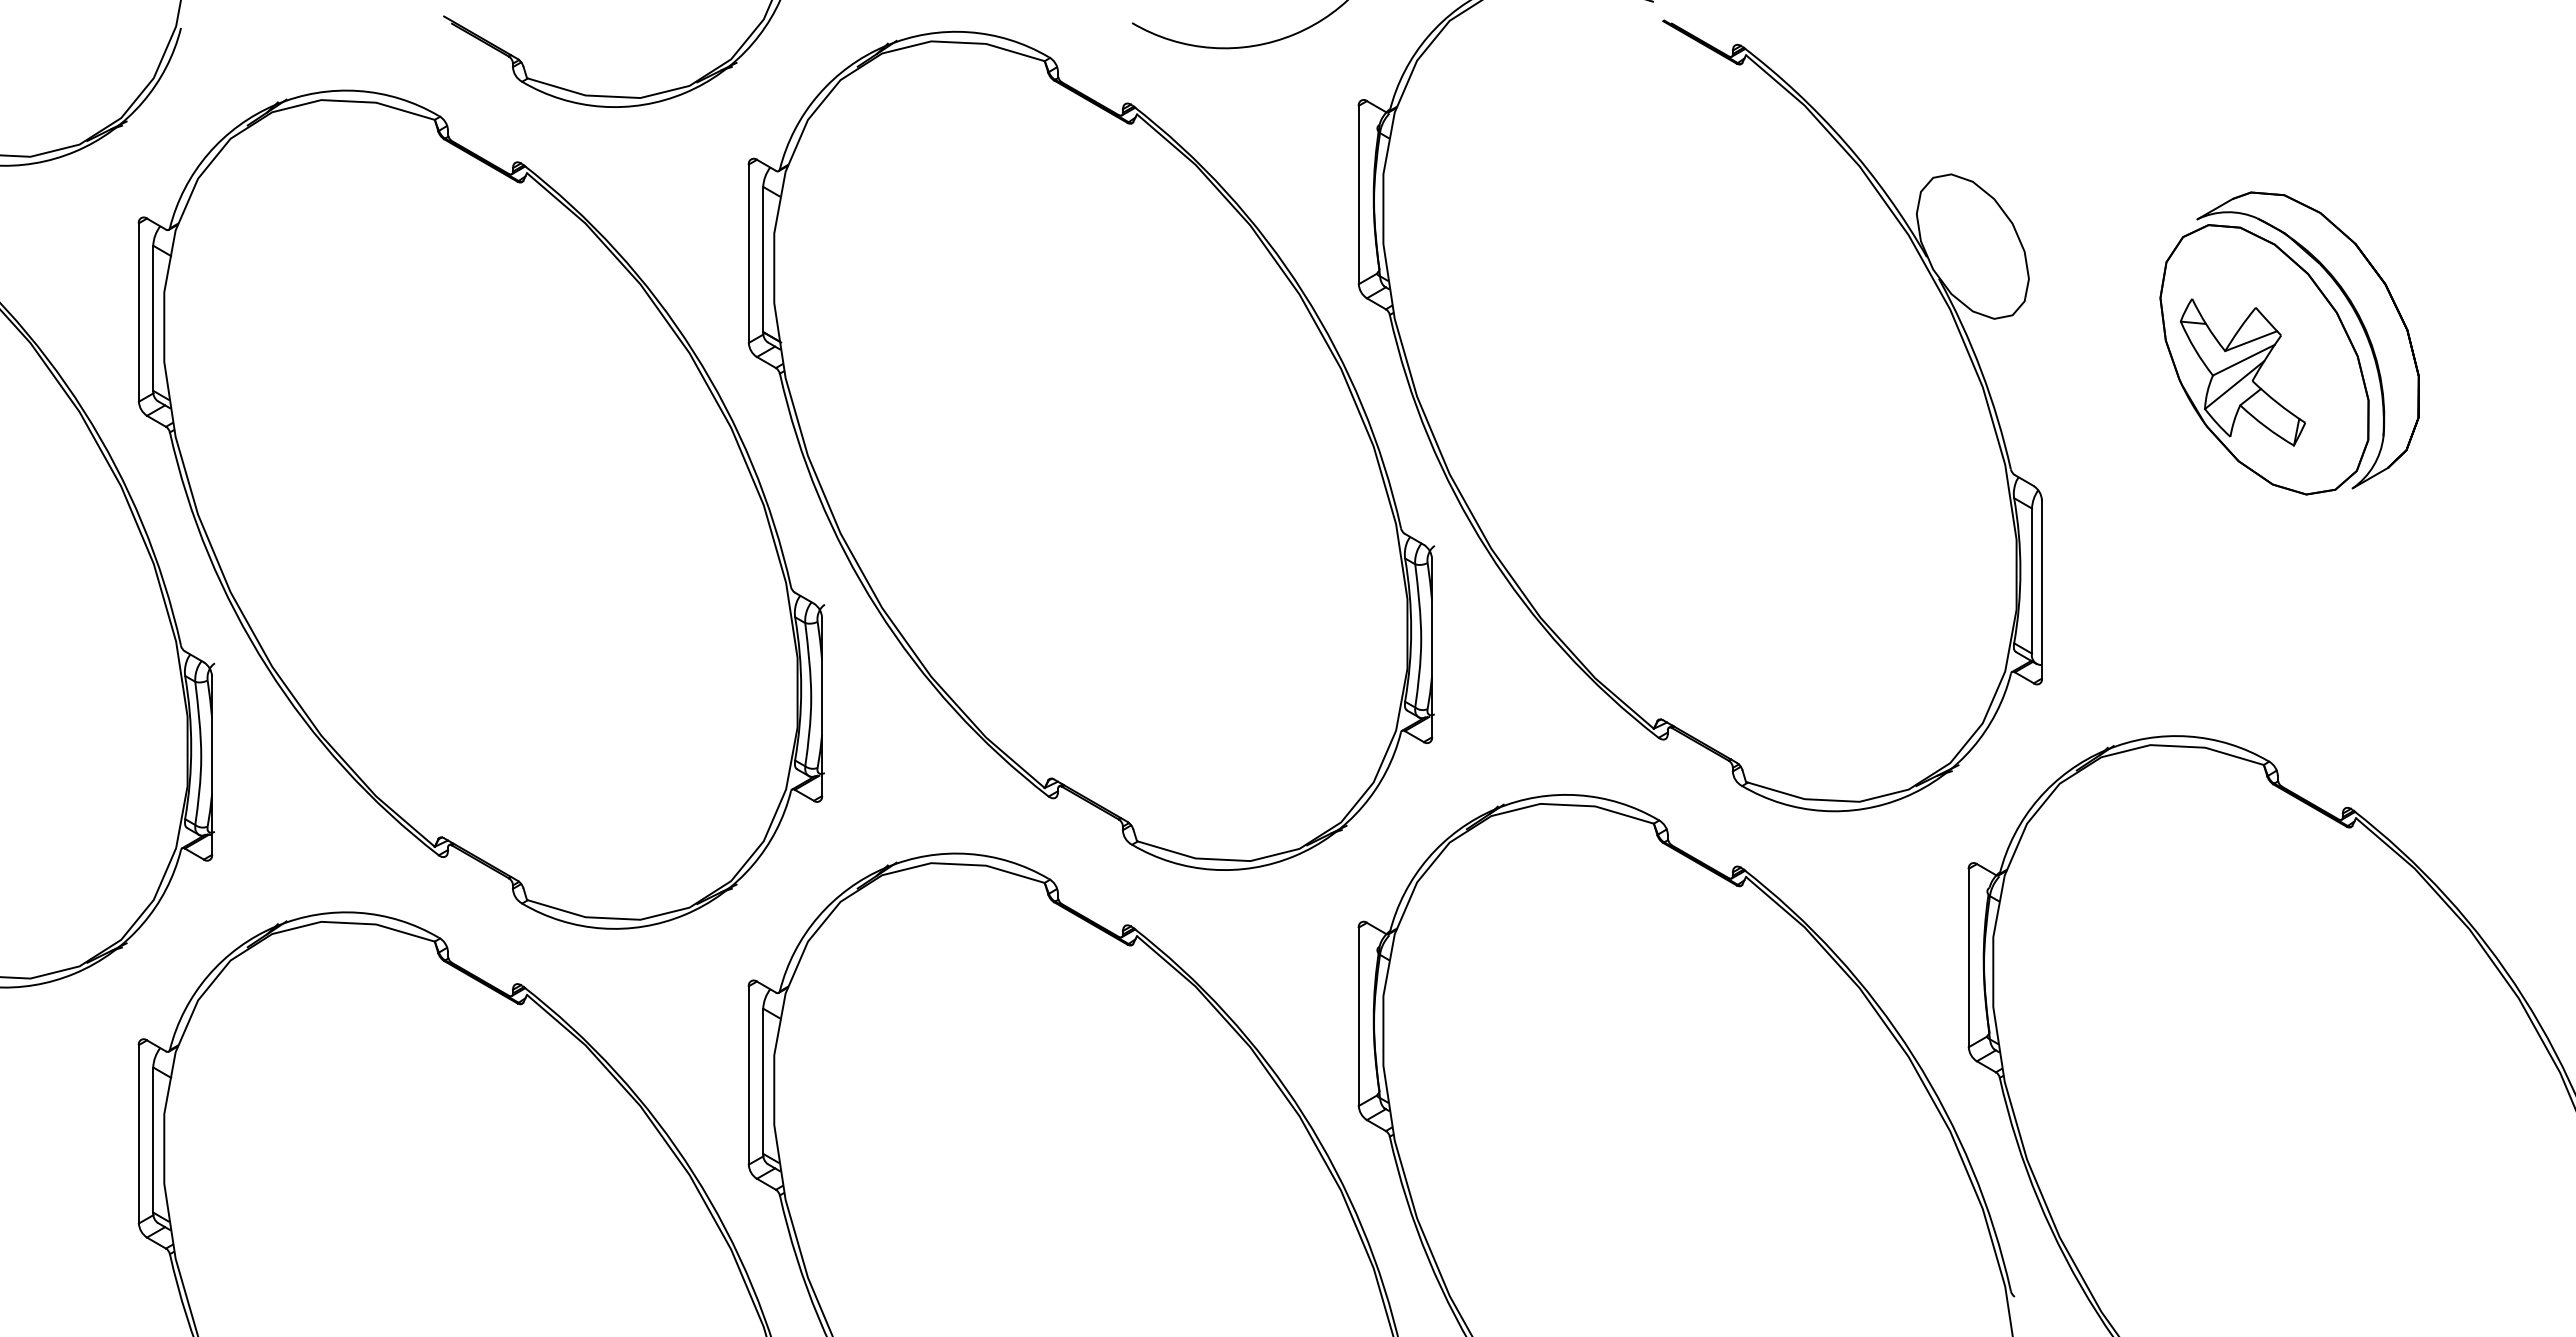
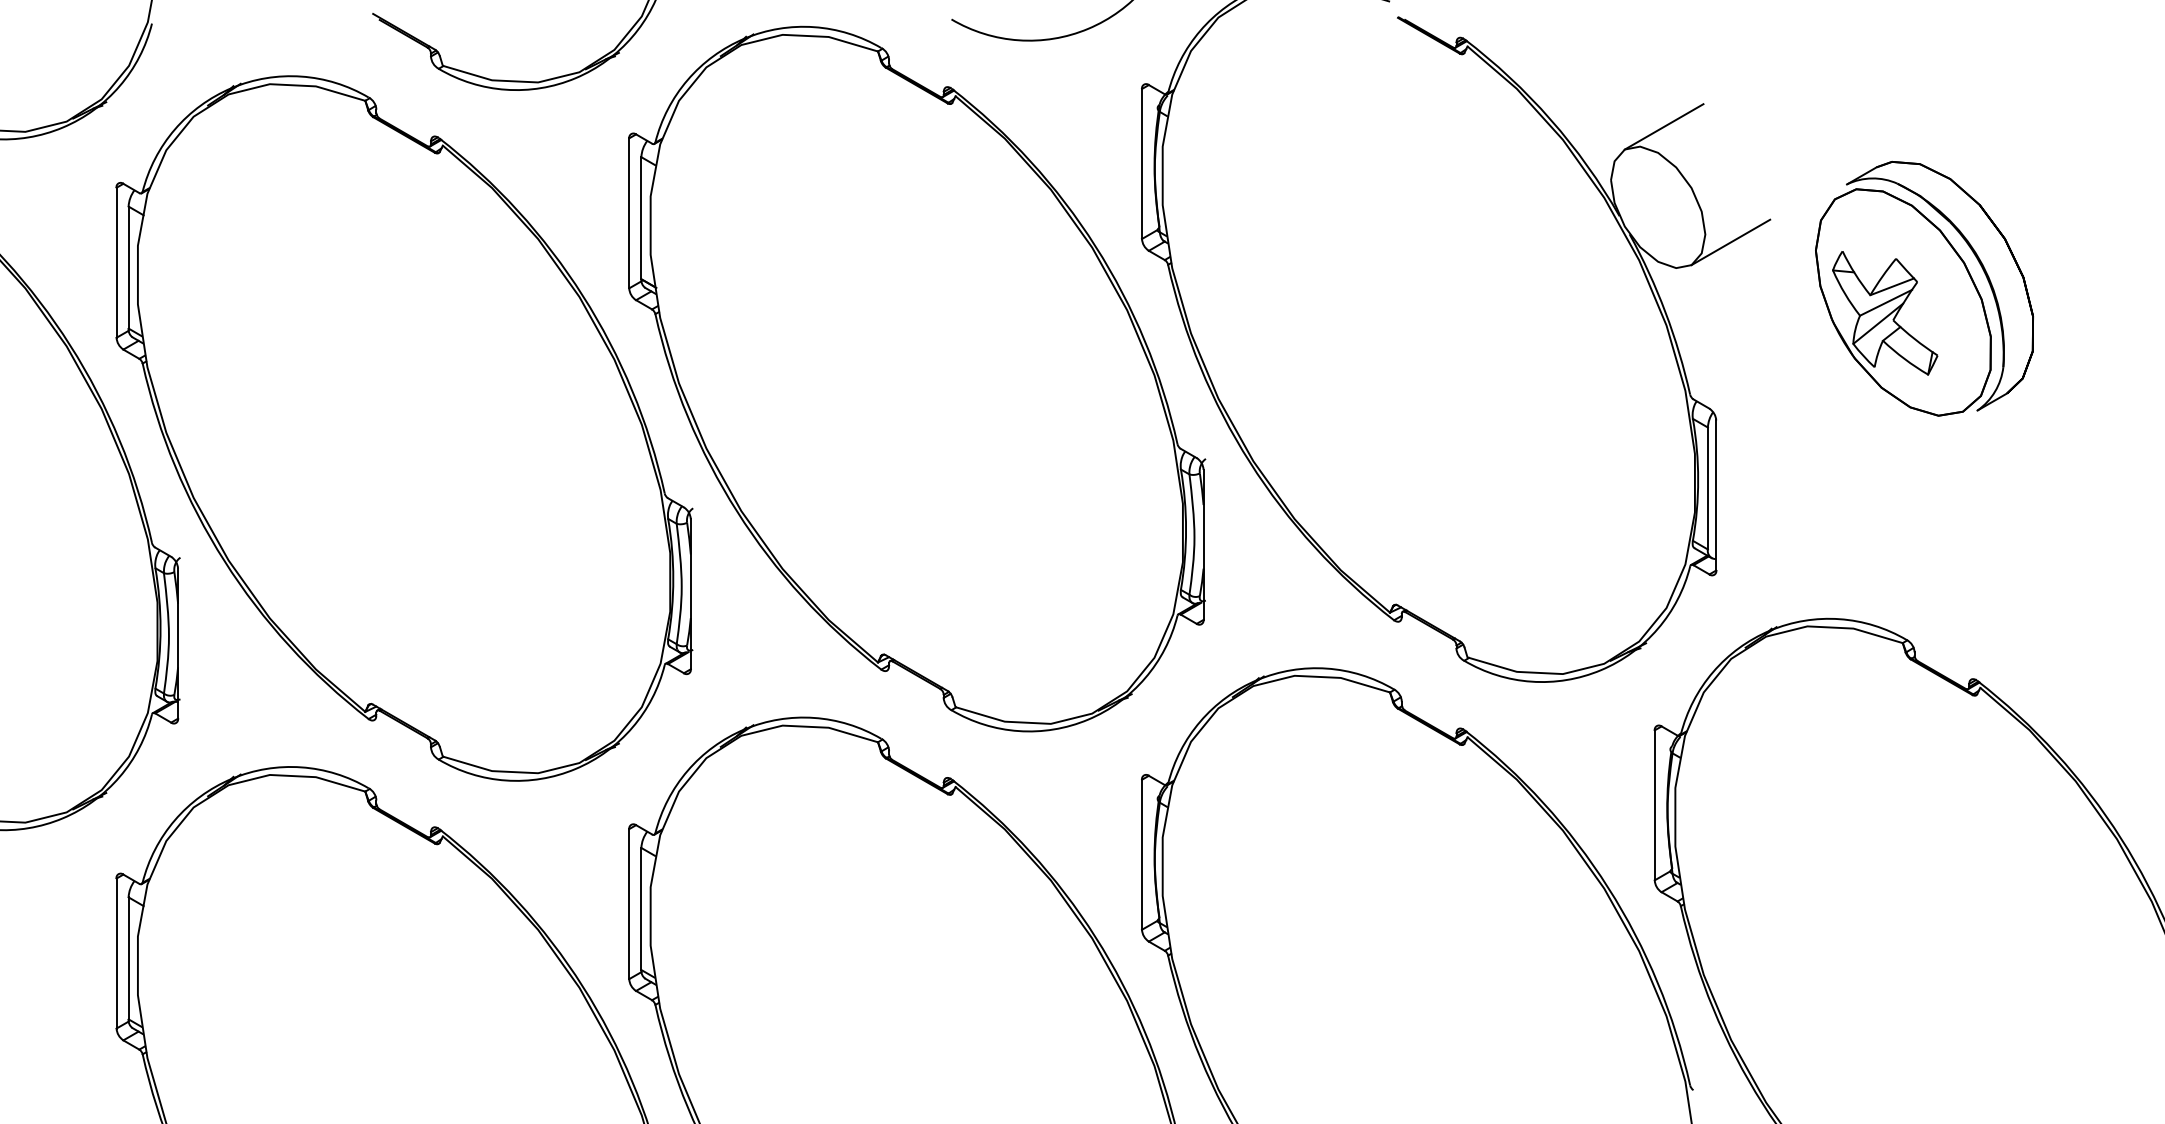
line: (1979, 150) -> (1663, 126), added
line: (2059, 288) -> (1731, 242), added

